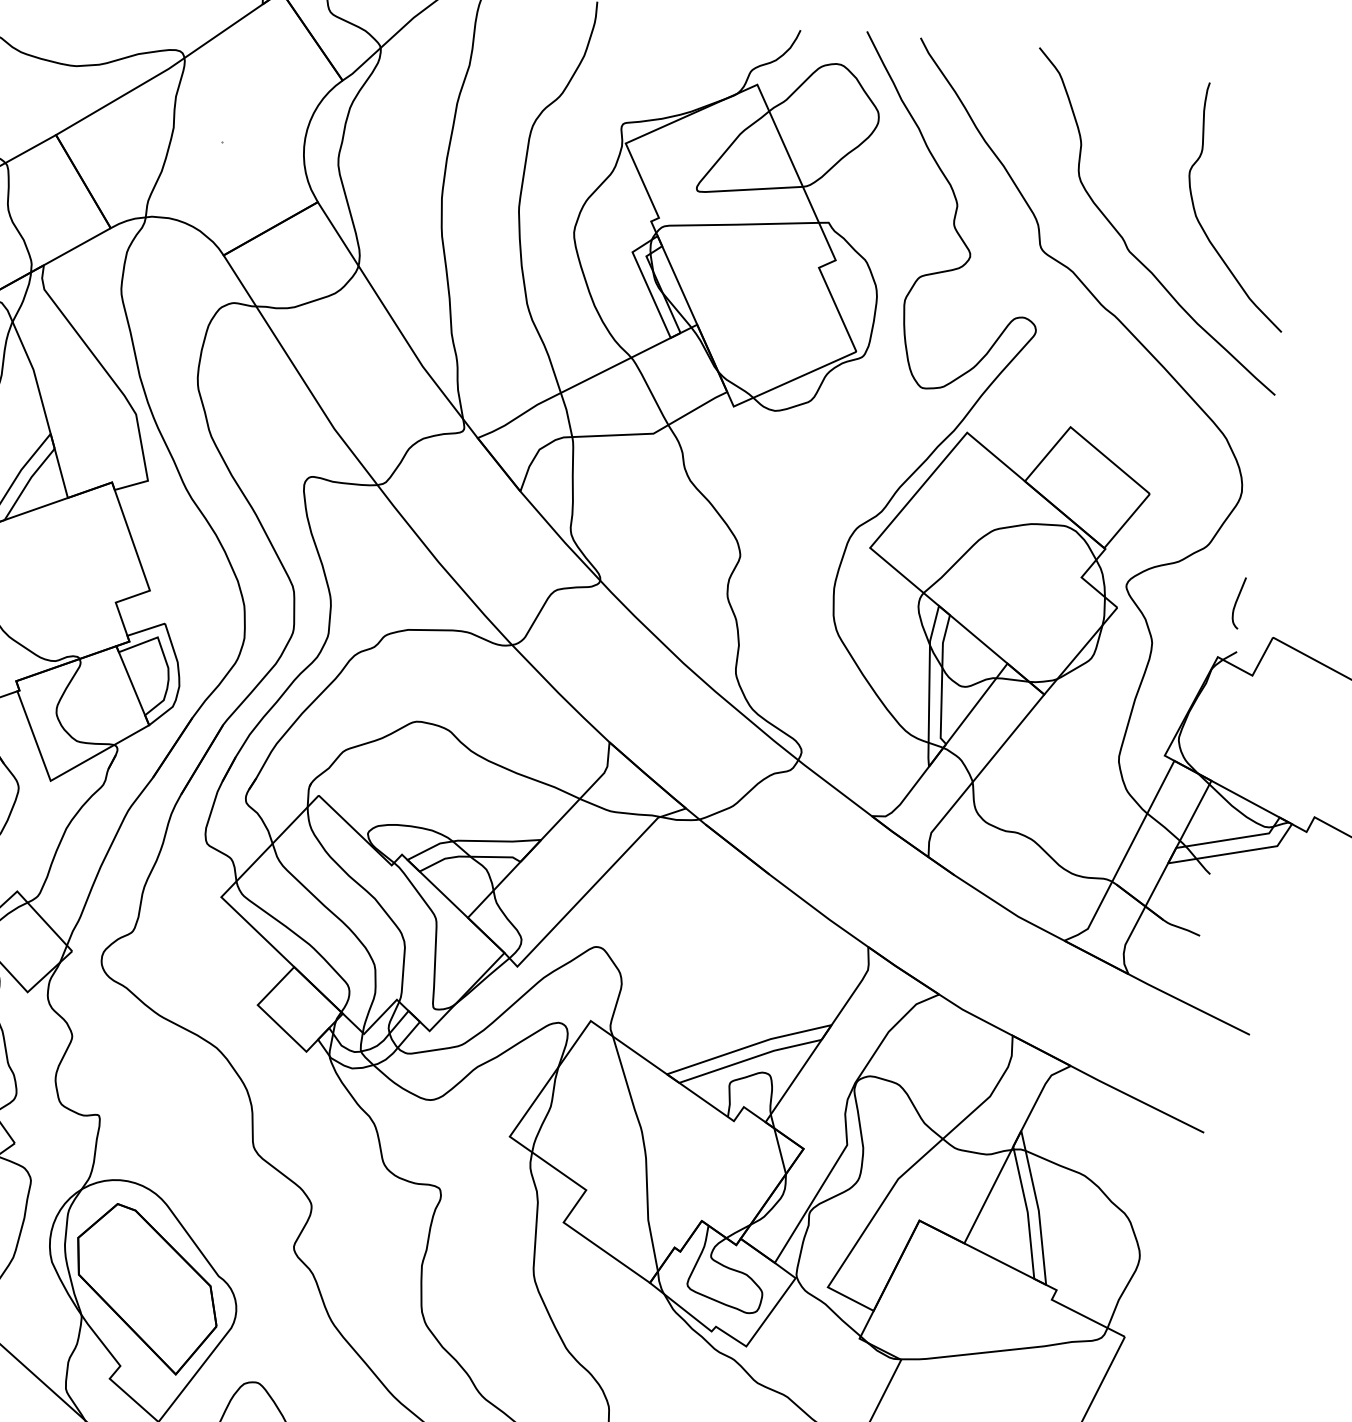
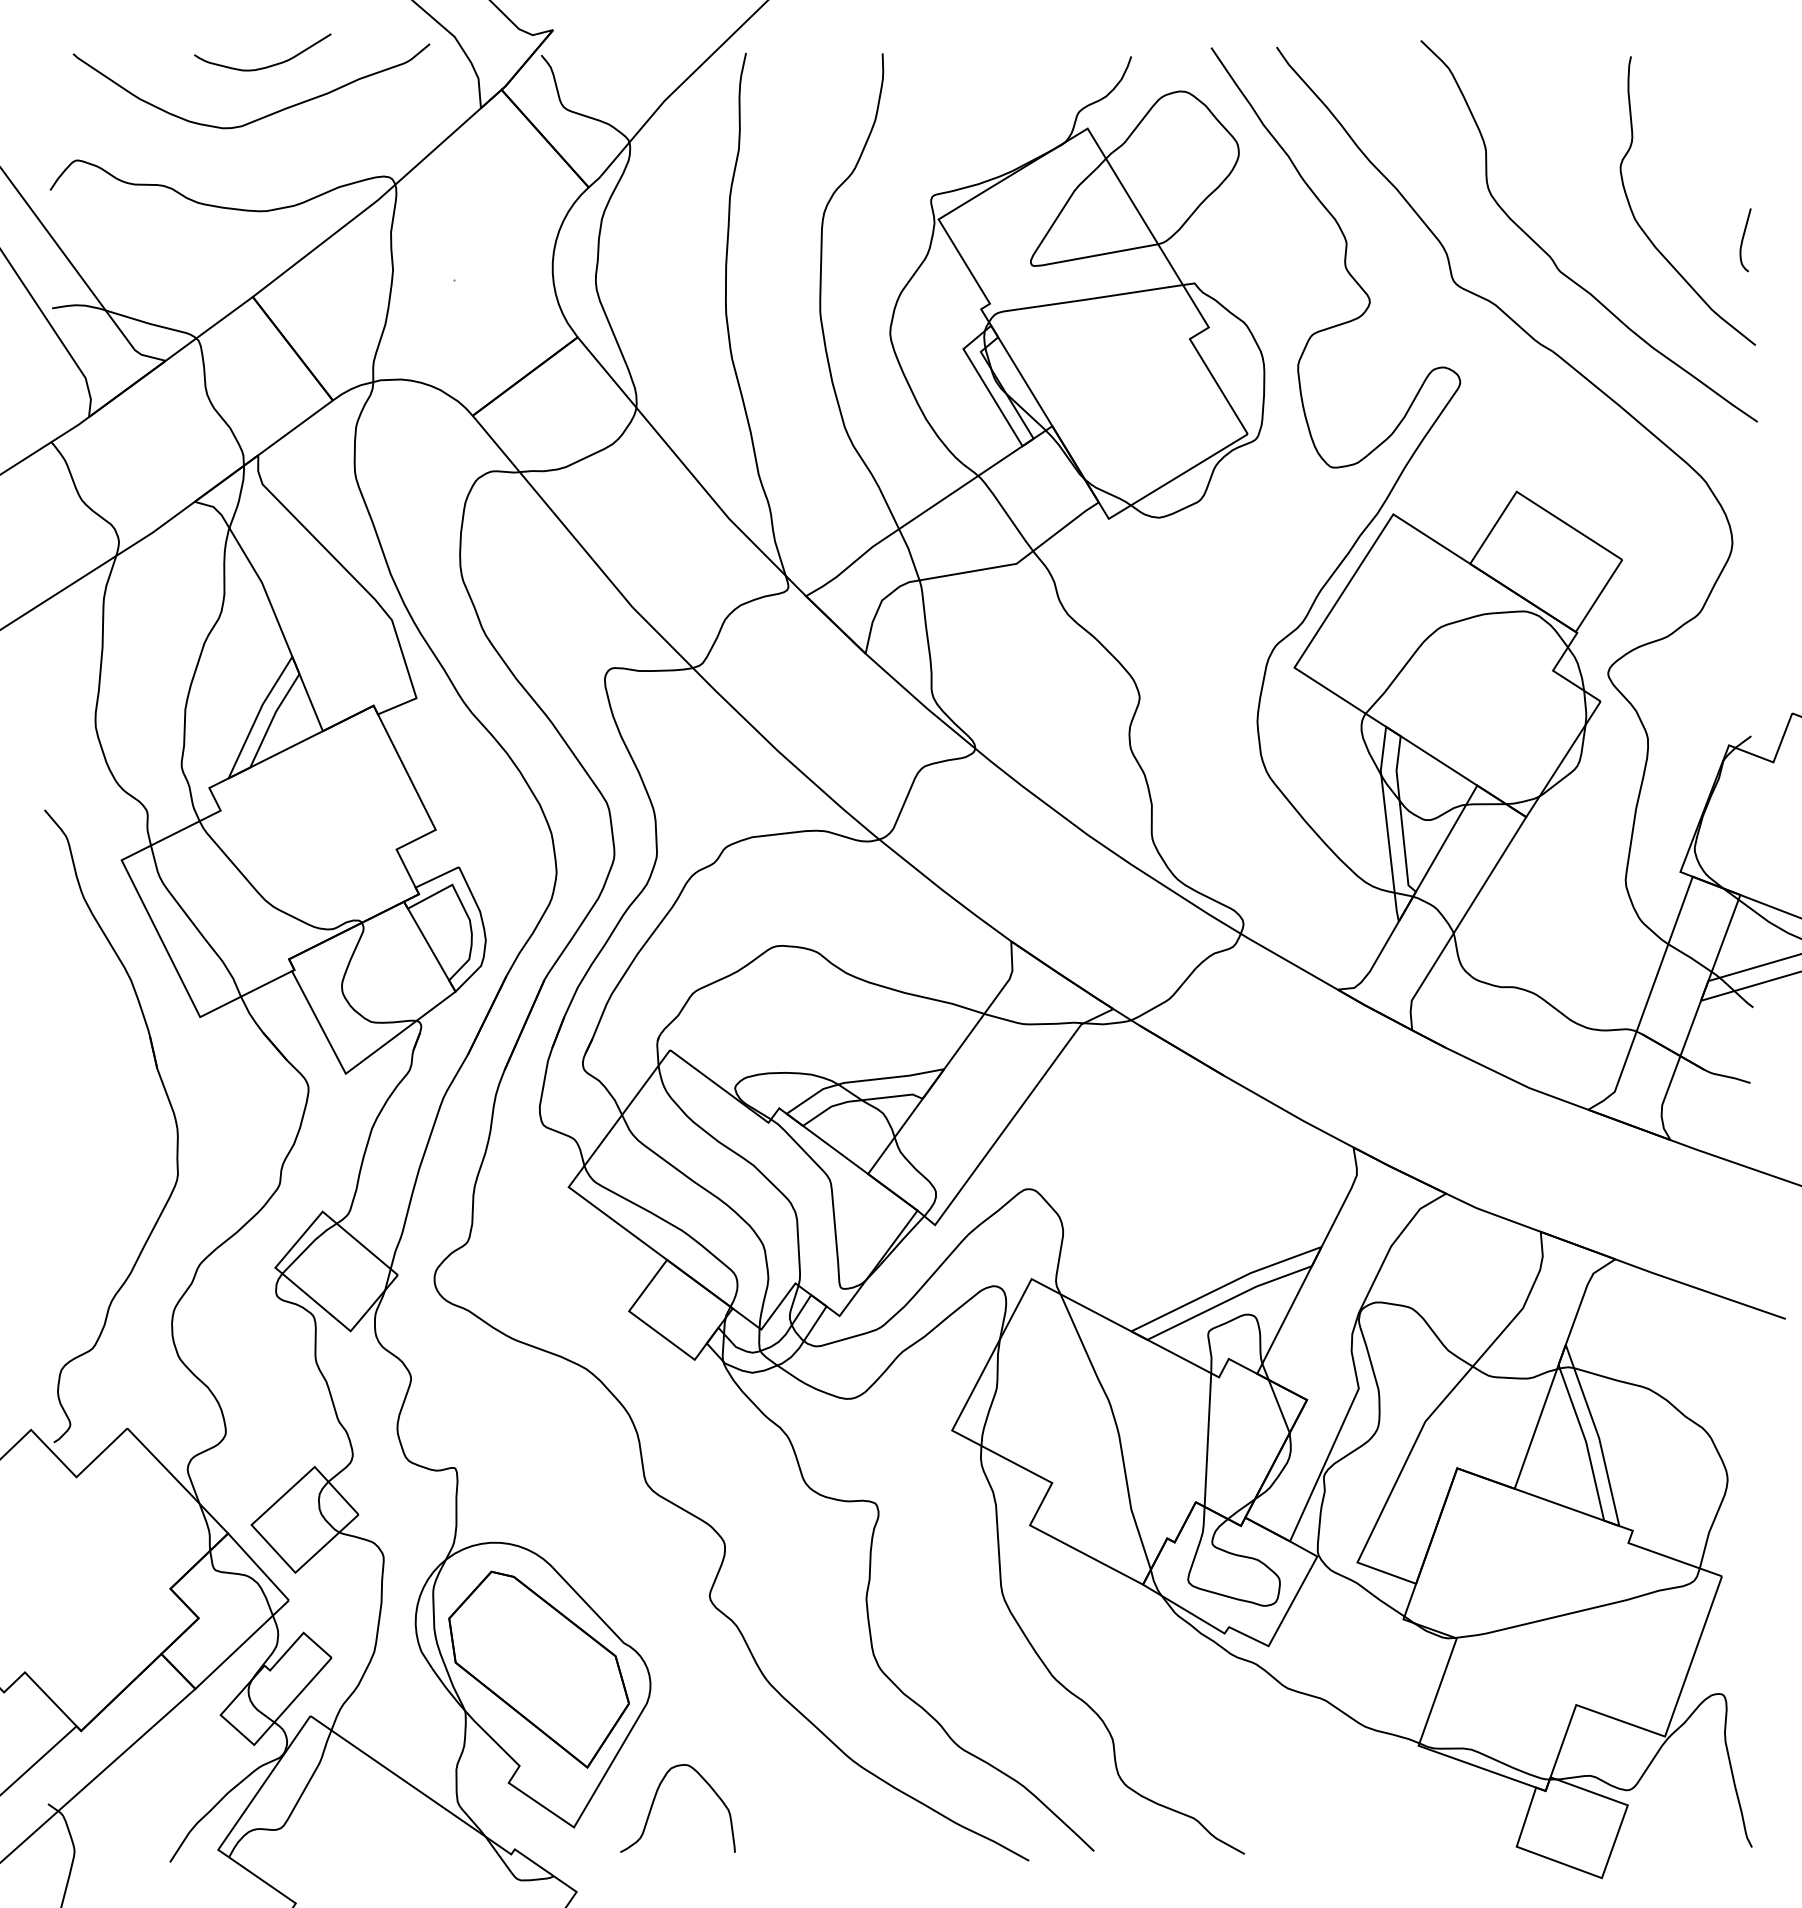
curve: (1236, 603) -> (1743, 240), moved
line: (717, 1170) -> (1207, 1439), added

